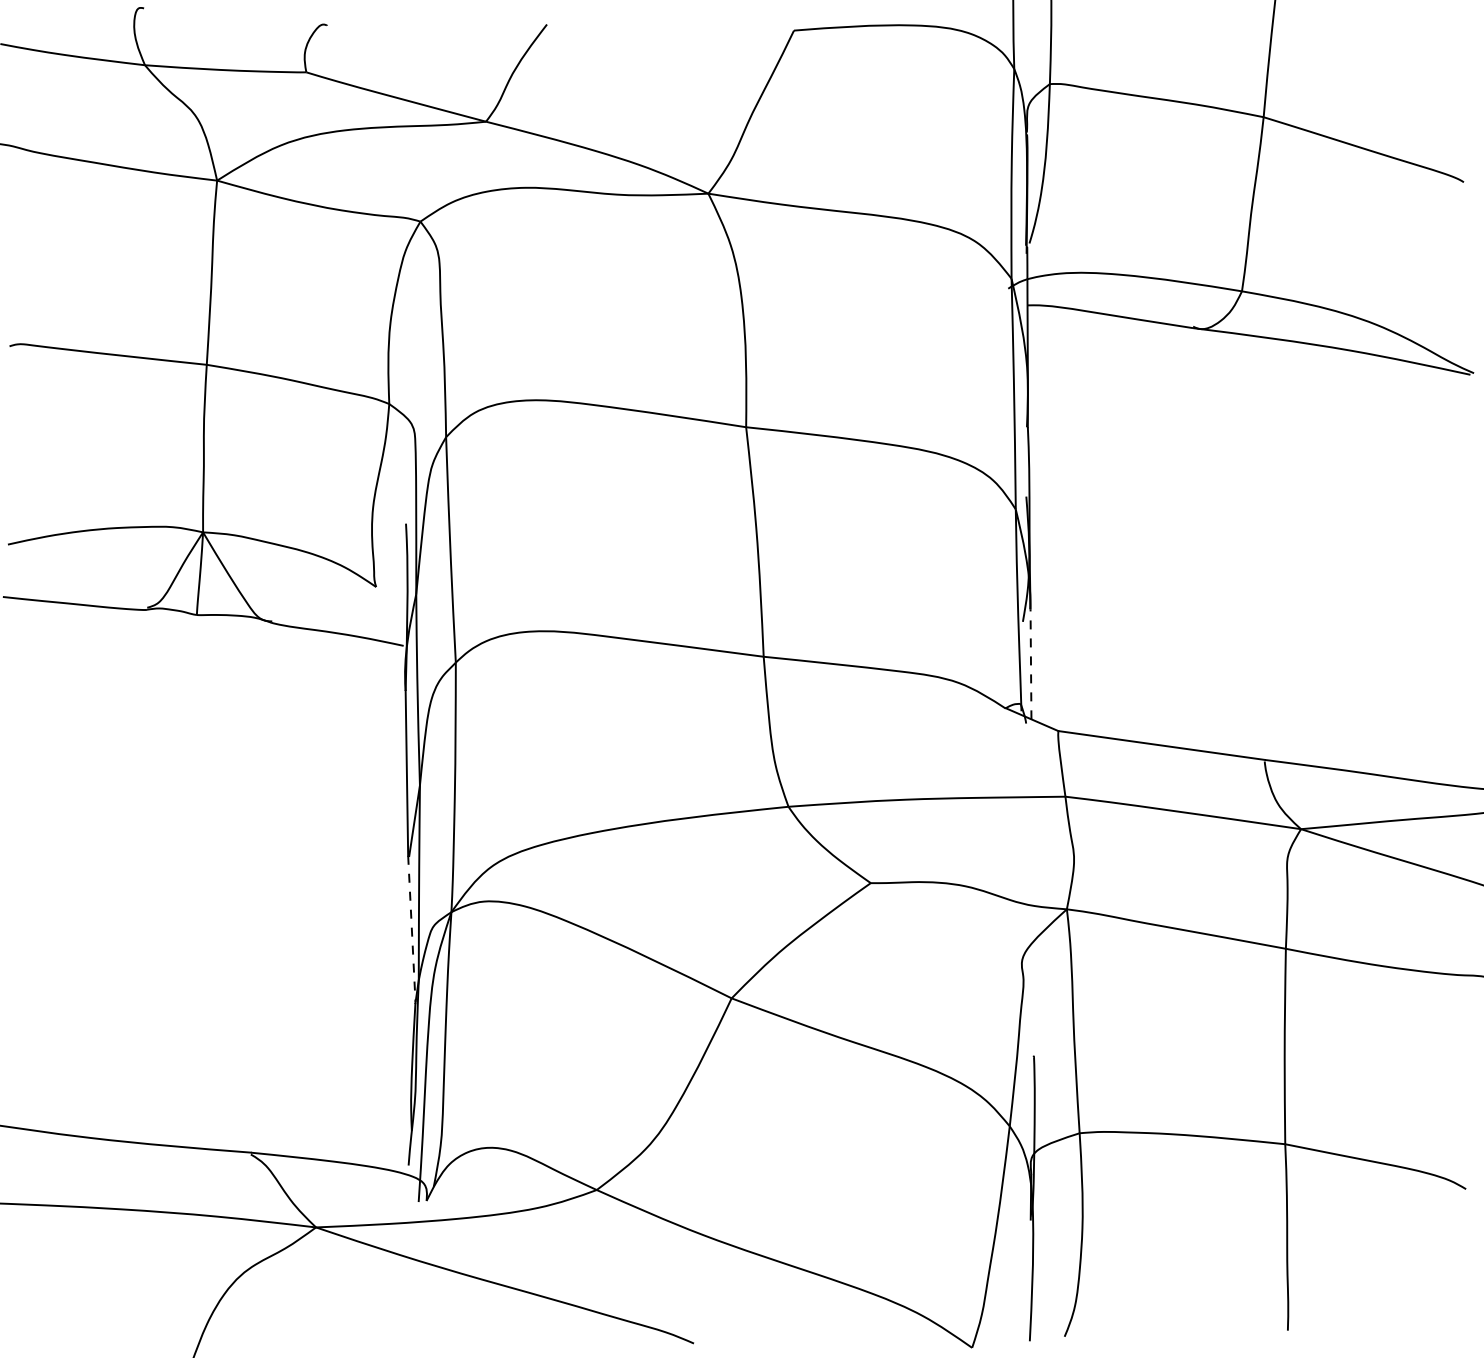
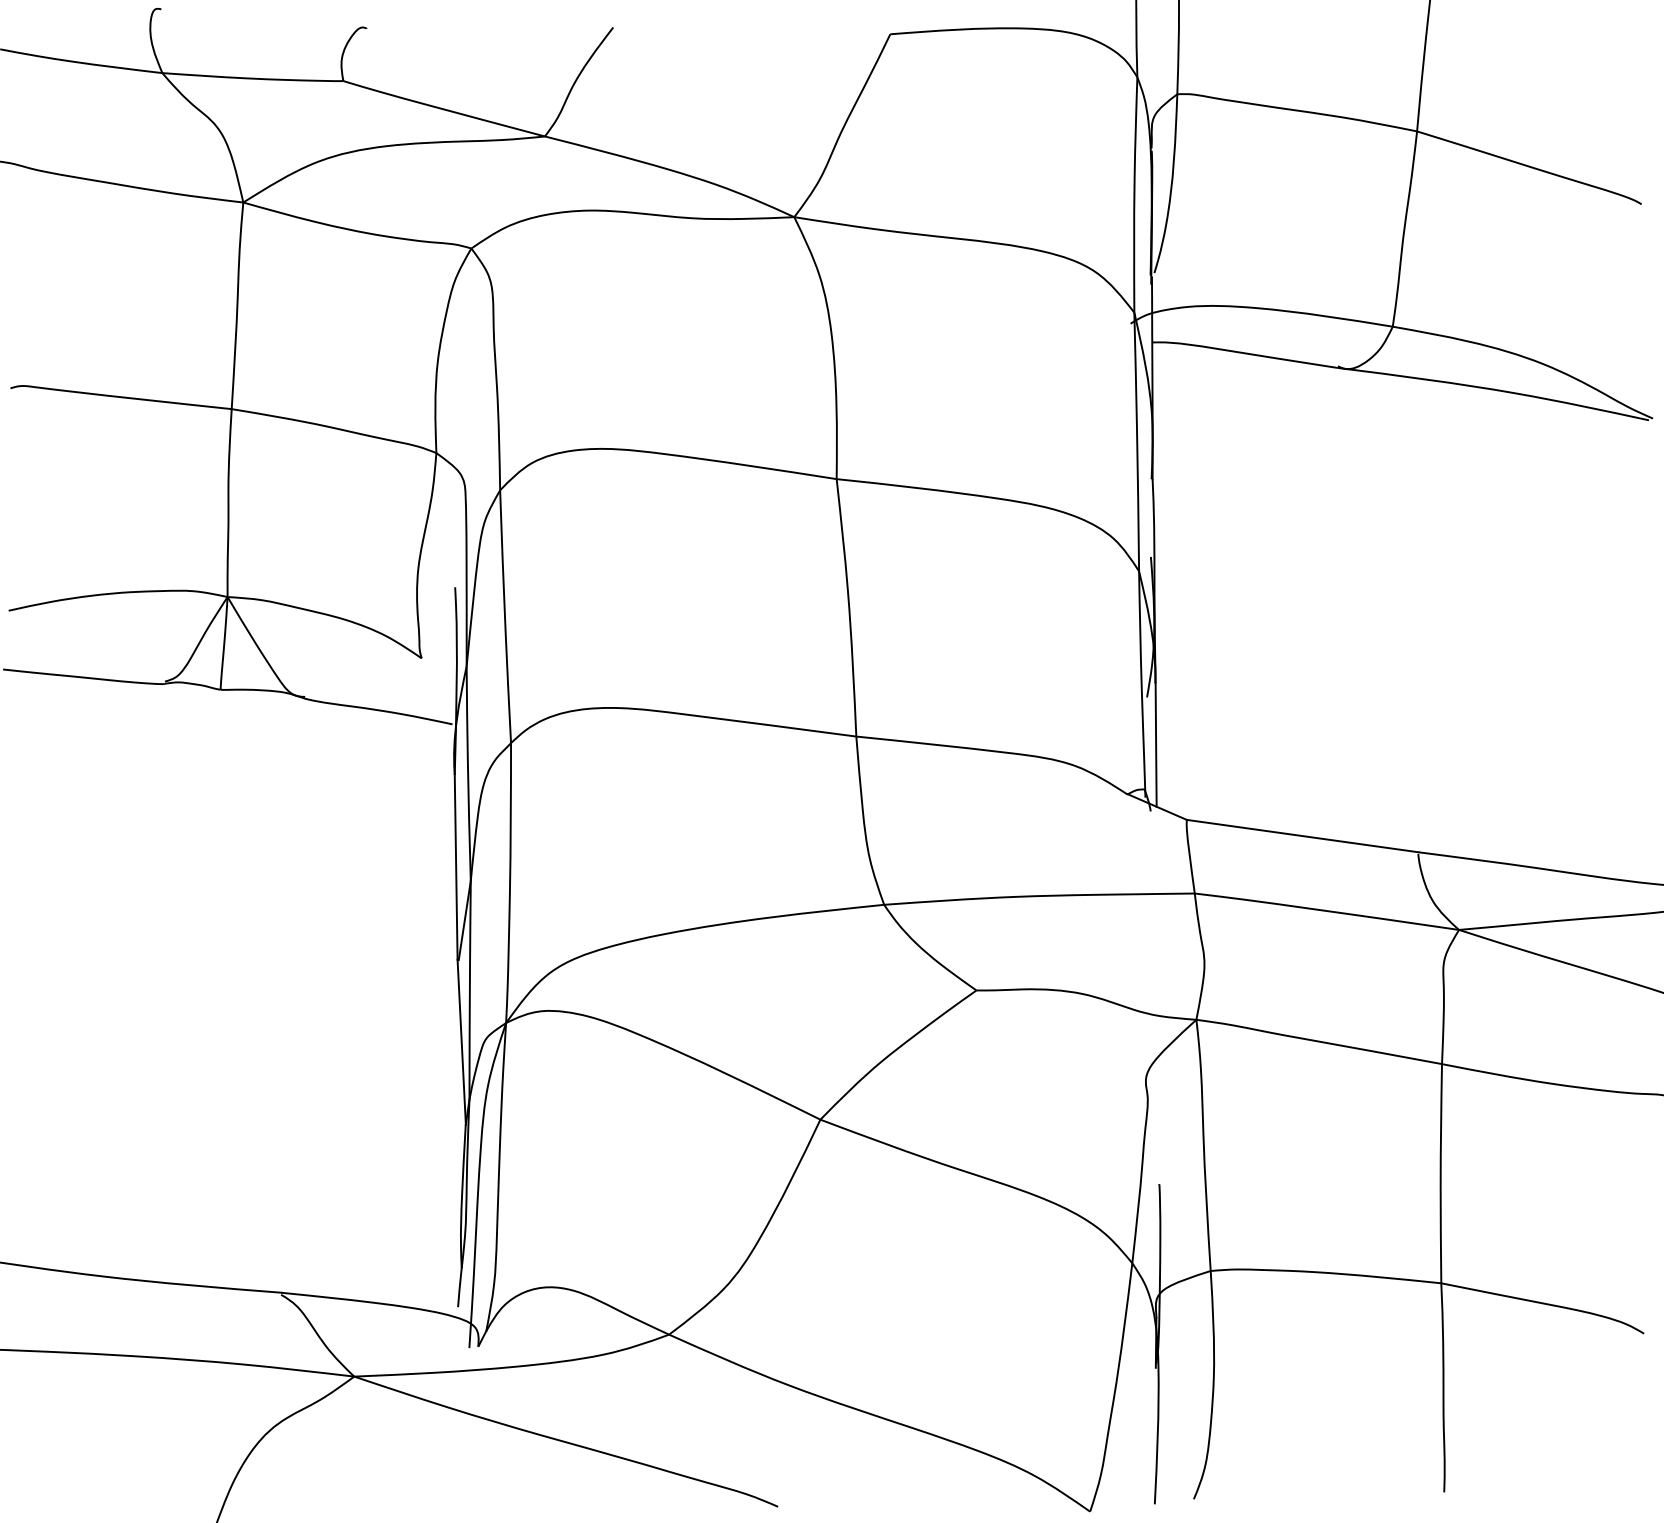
line: (1031, 664) -> (1156, 745), dashed -> solid
line: (411, 929) -> (461, 1042), dashed -> solid

